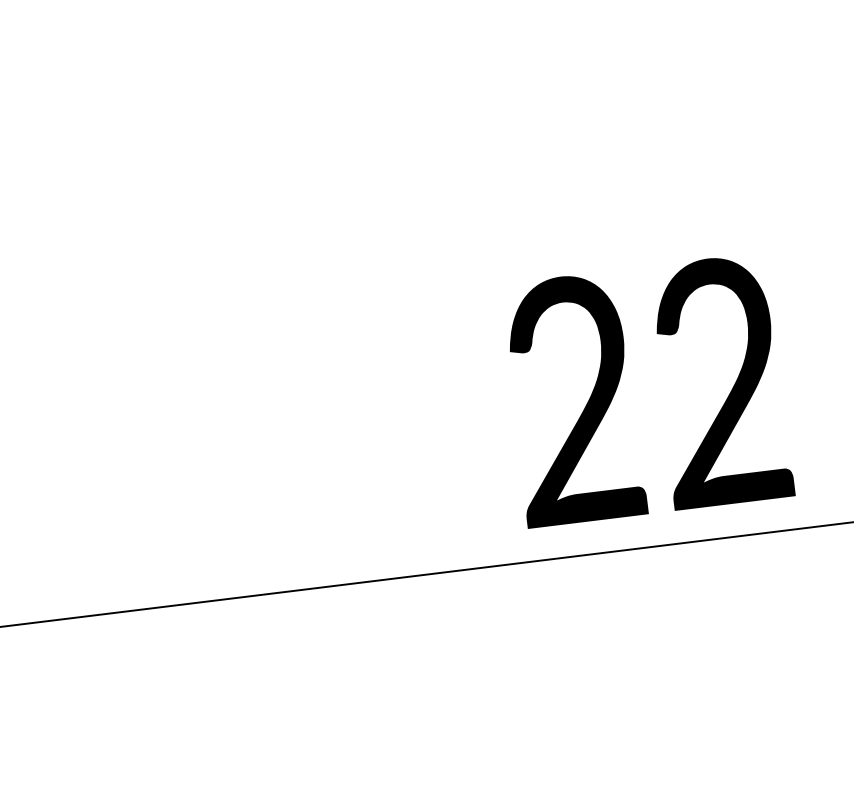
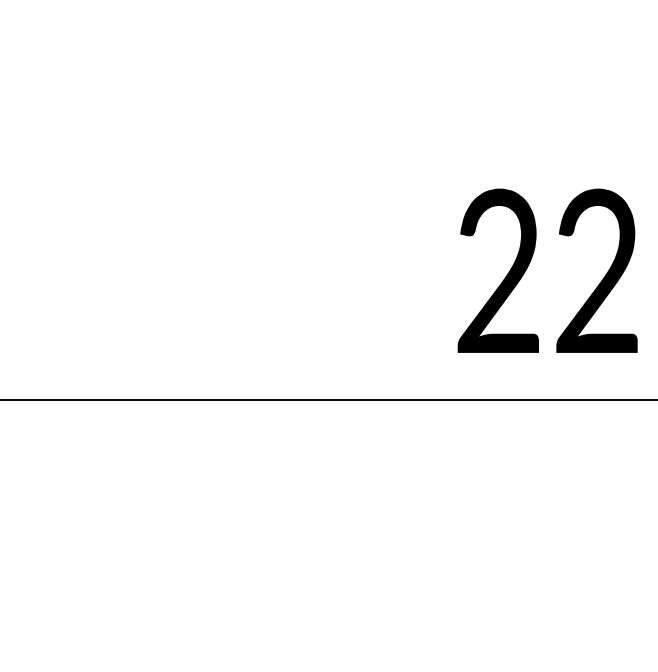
text: (646, 389) -> (547, 270), moved

